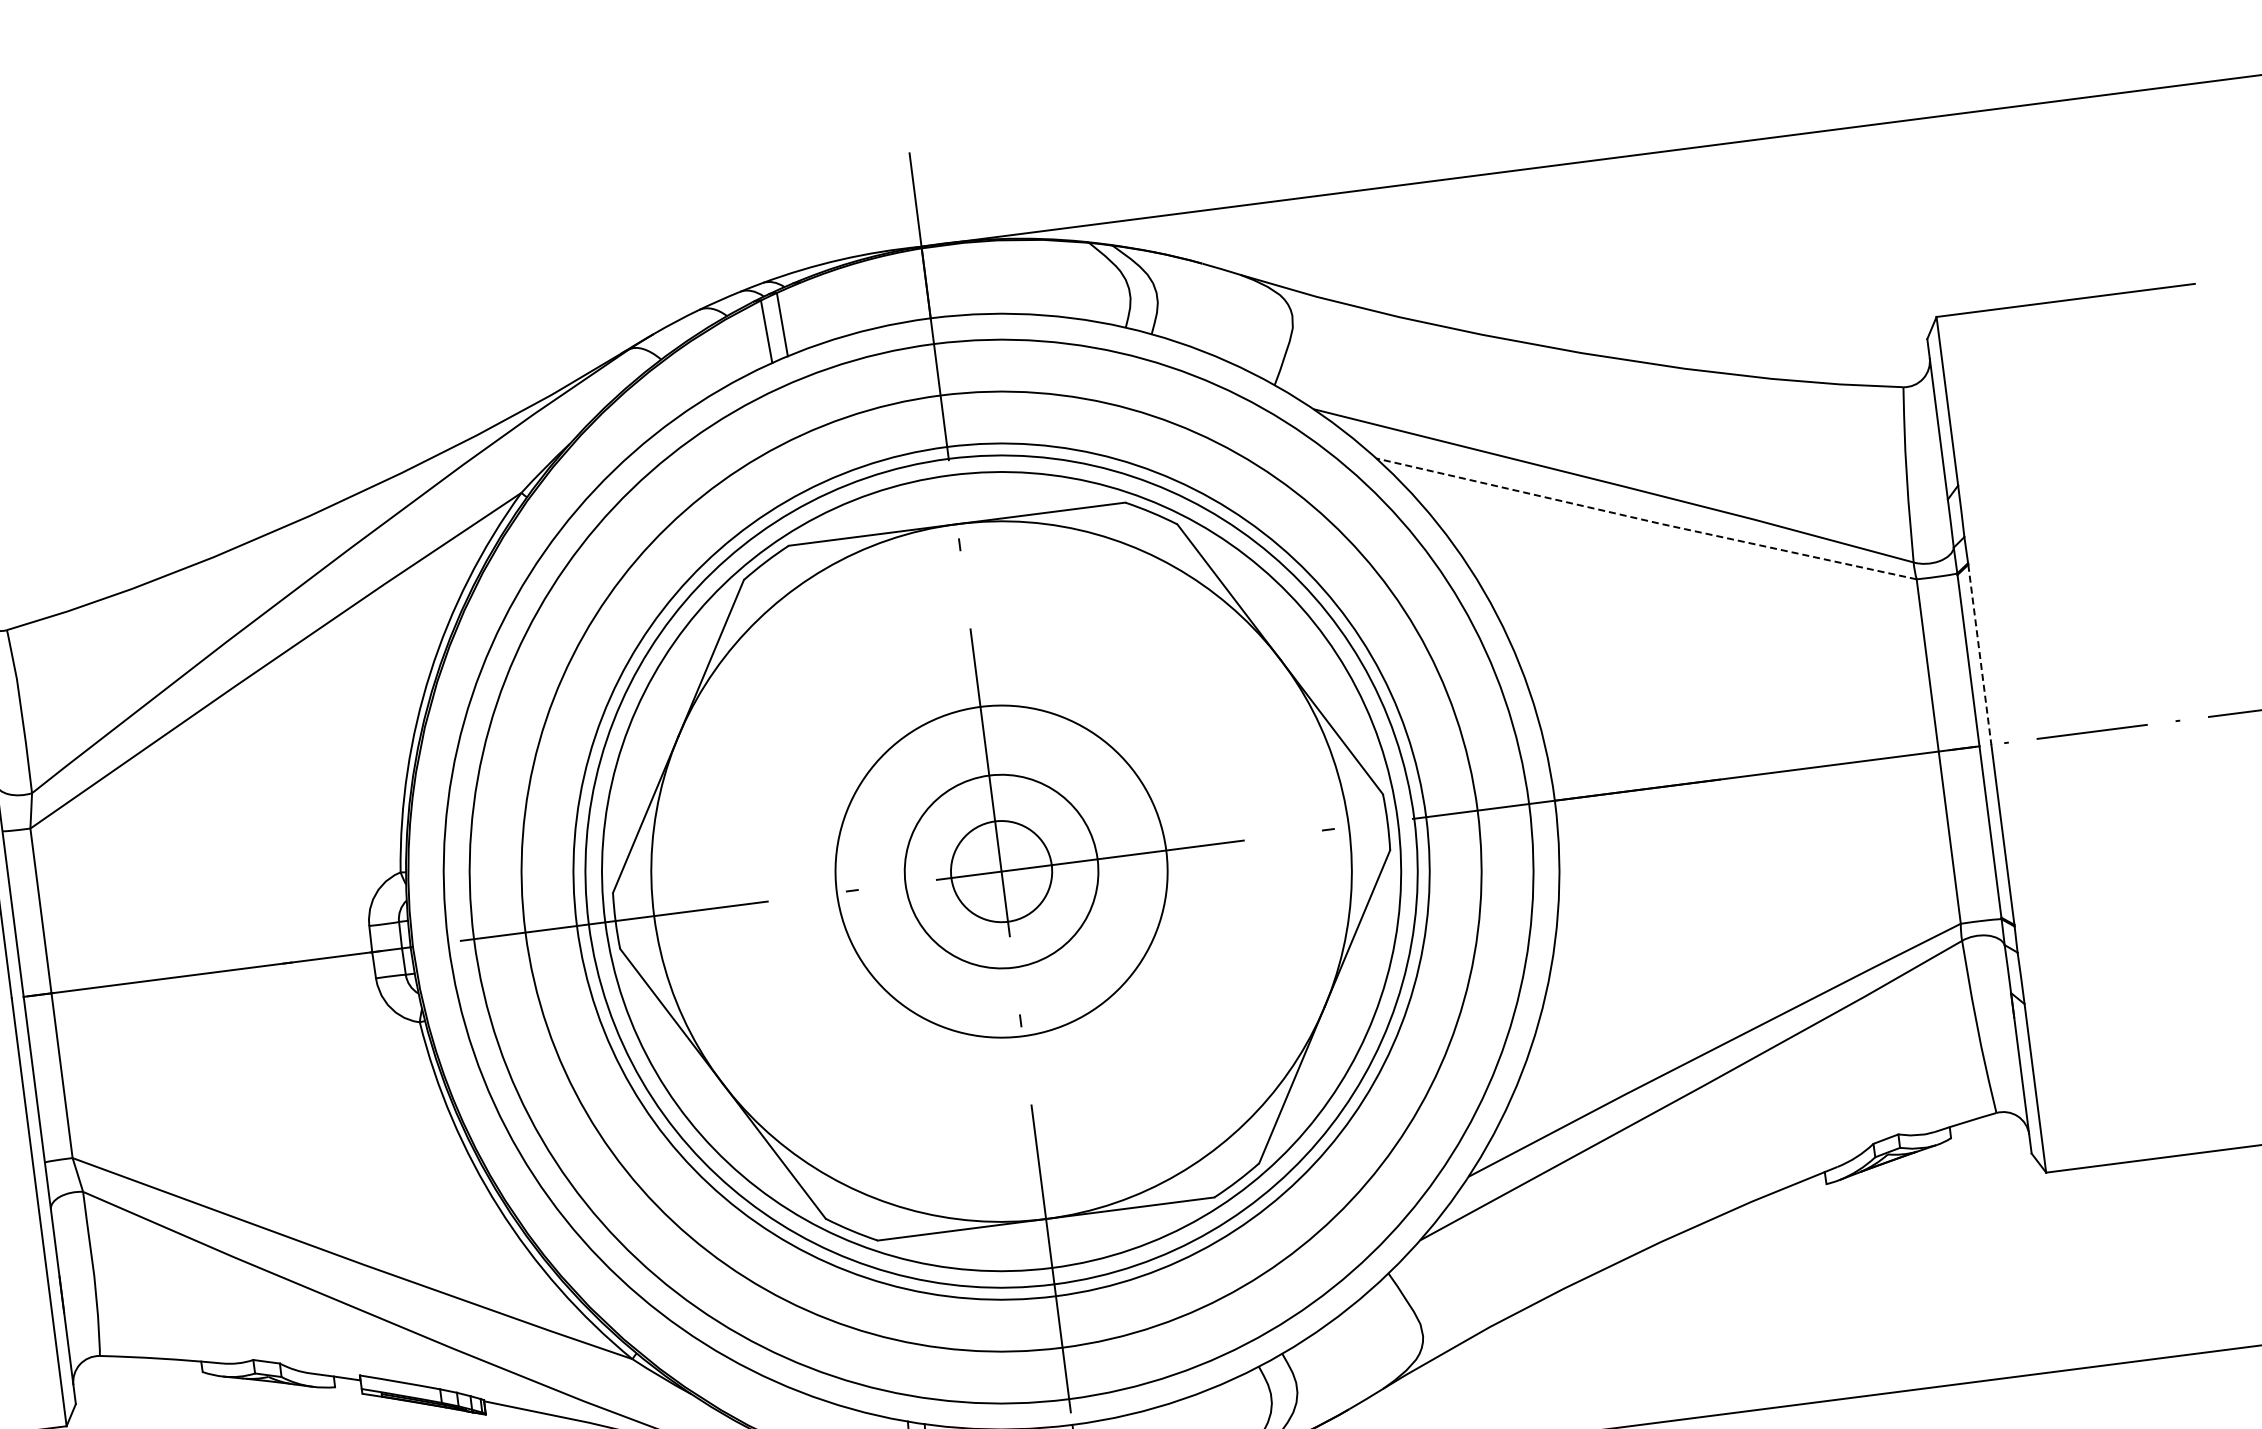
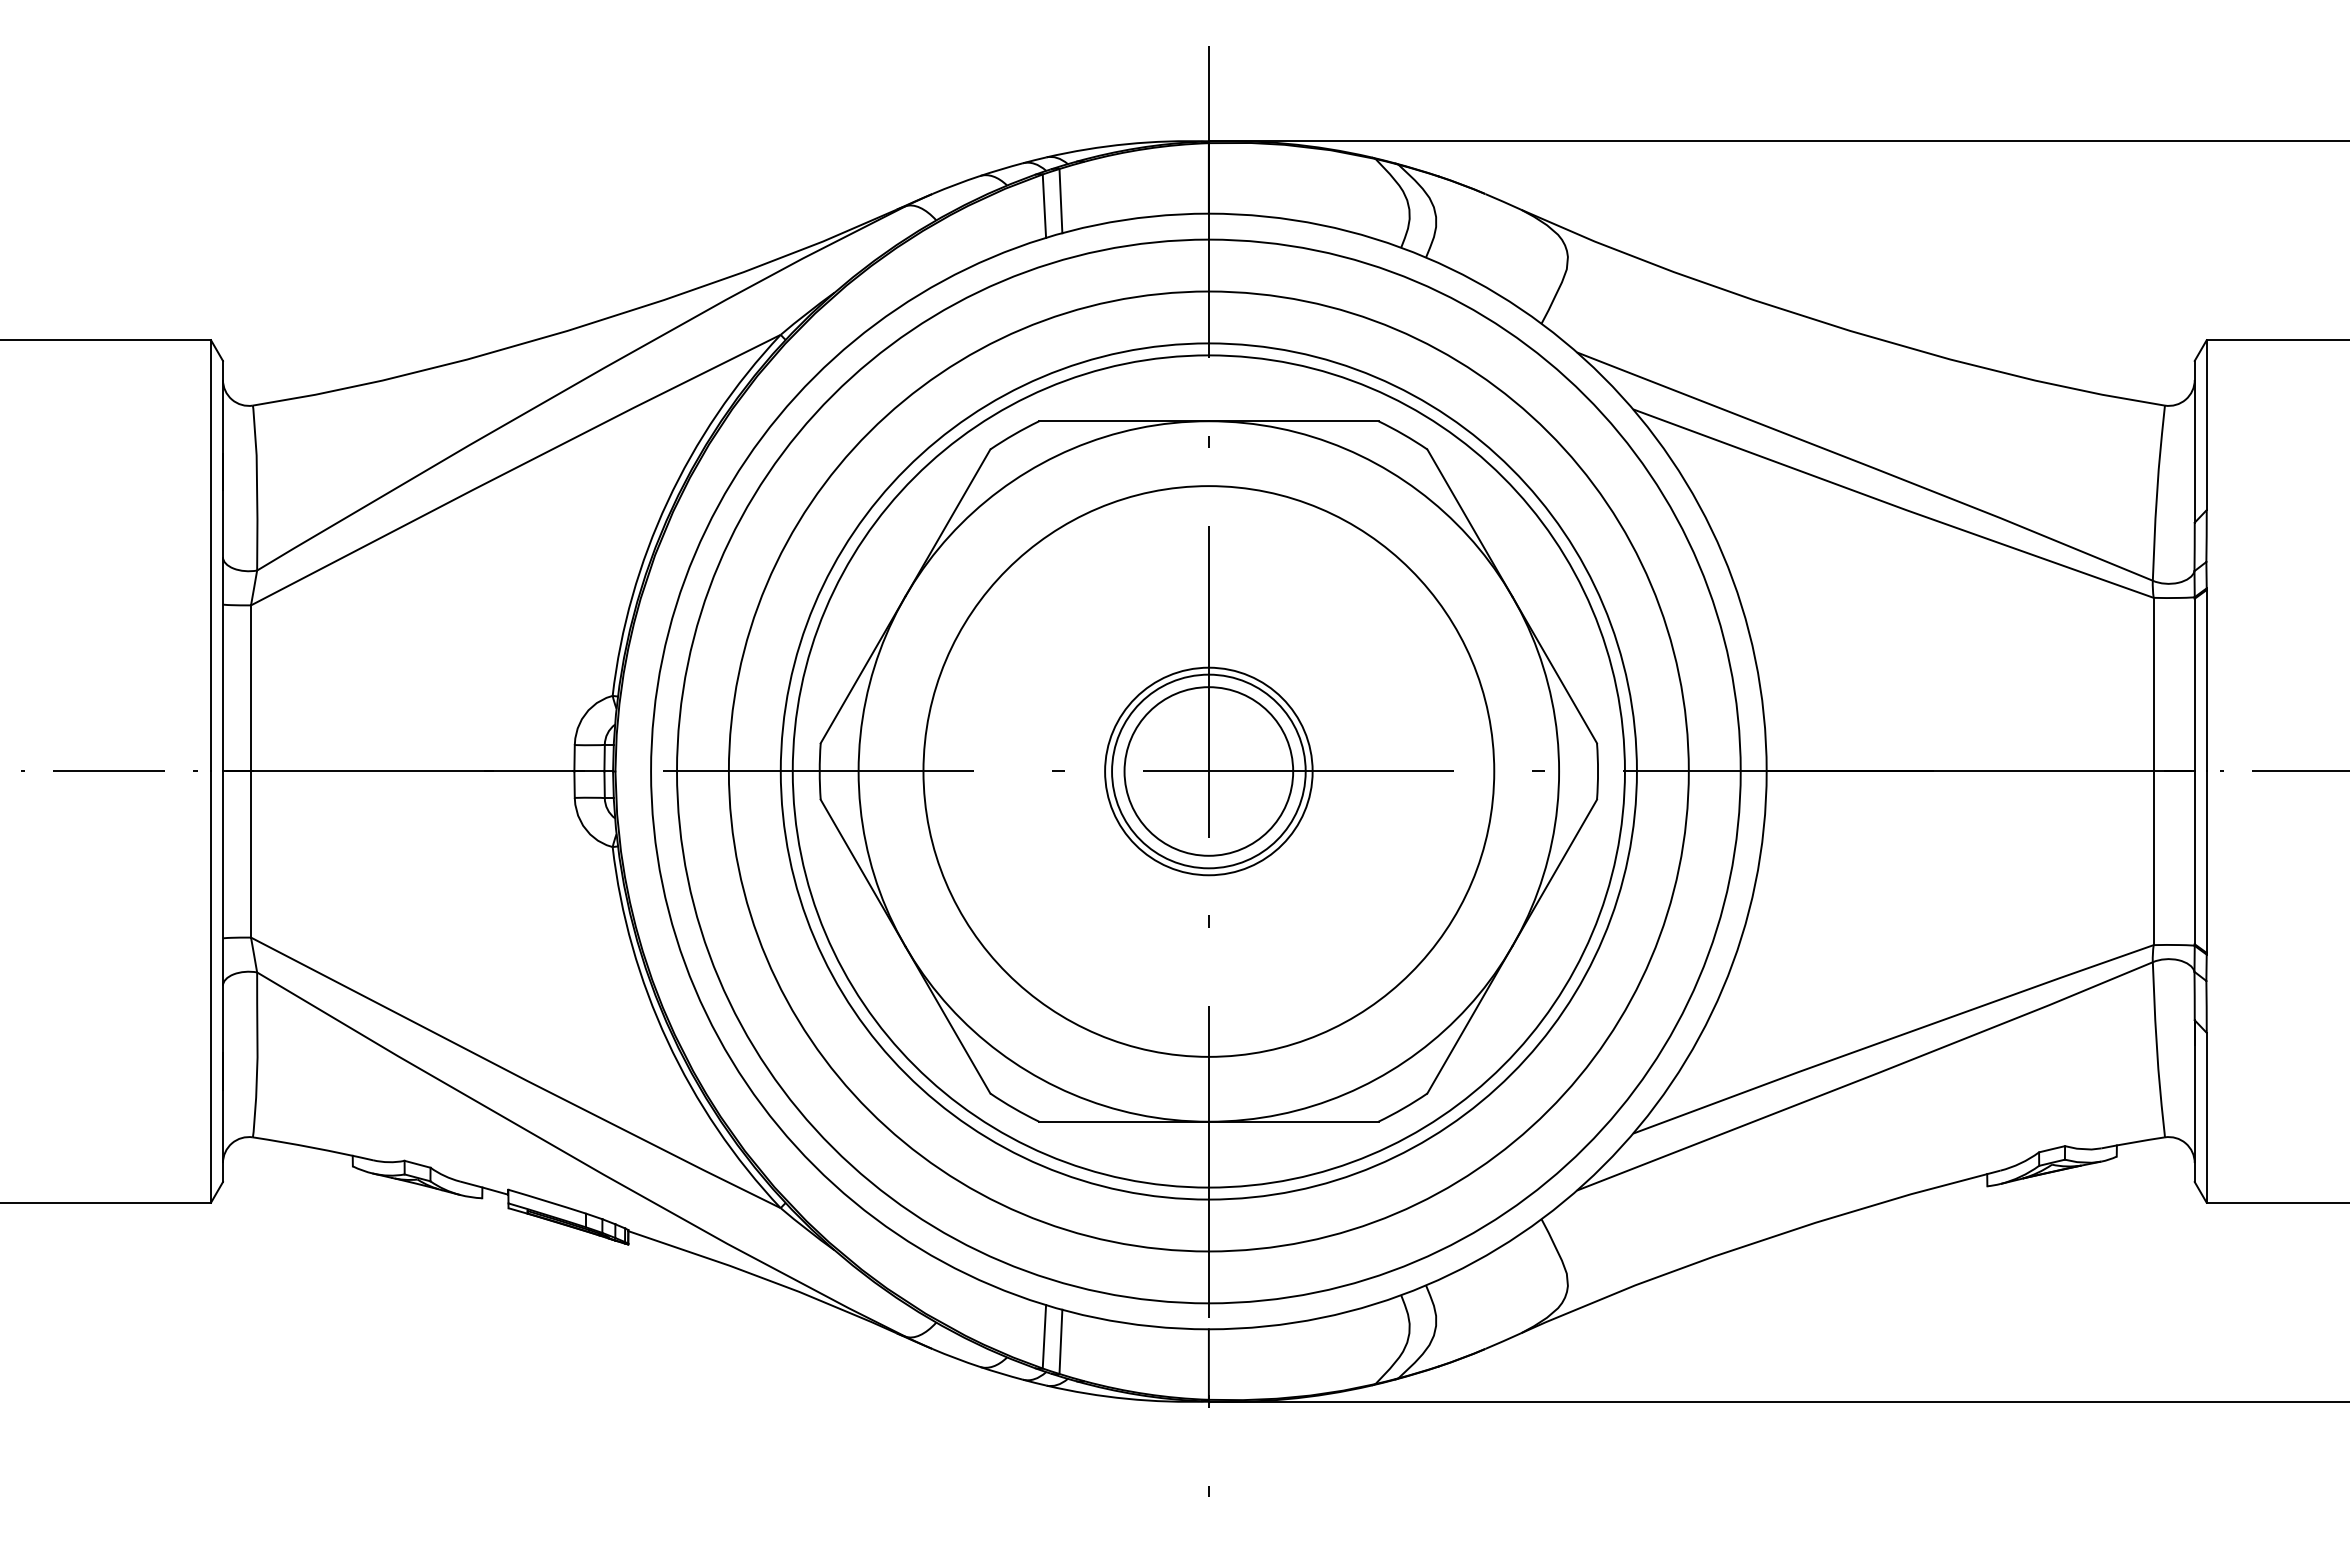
line: (1646, 520) -> (1893, 505), dashed -> solid
line: (1979, 654) -> (2206, 680), dashed -> solid
circle: (1001, 871) -> (1208, 771), size x0.62
circle: (1001, 871) -> (1208, 771), size x0.71
circle: (1001, 871) -> (1208, 771), size x1.67

